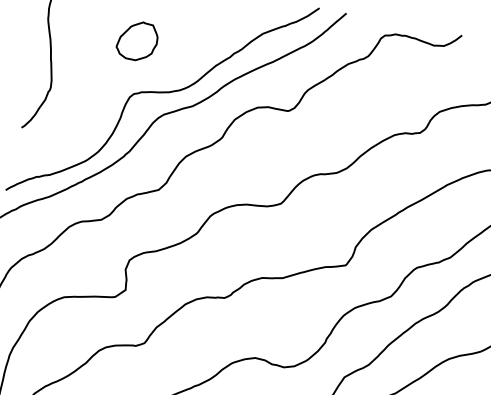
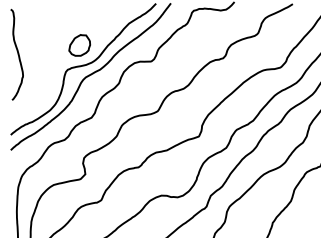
part: (137, 41) -> (79, 45), moved

